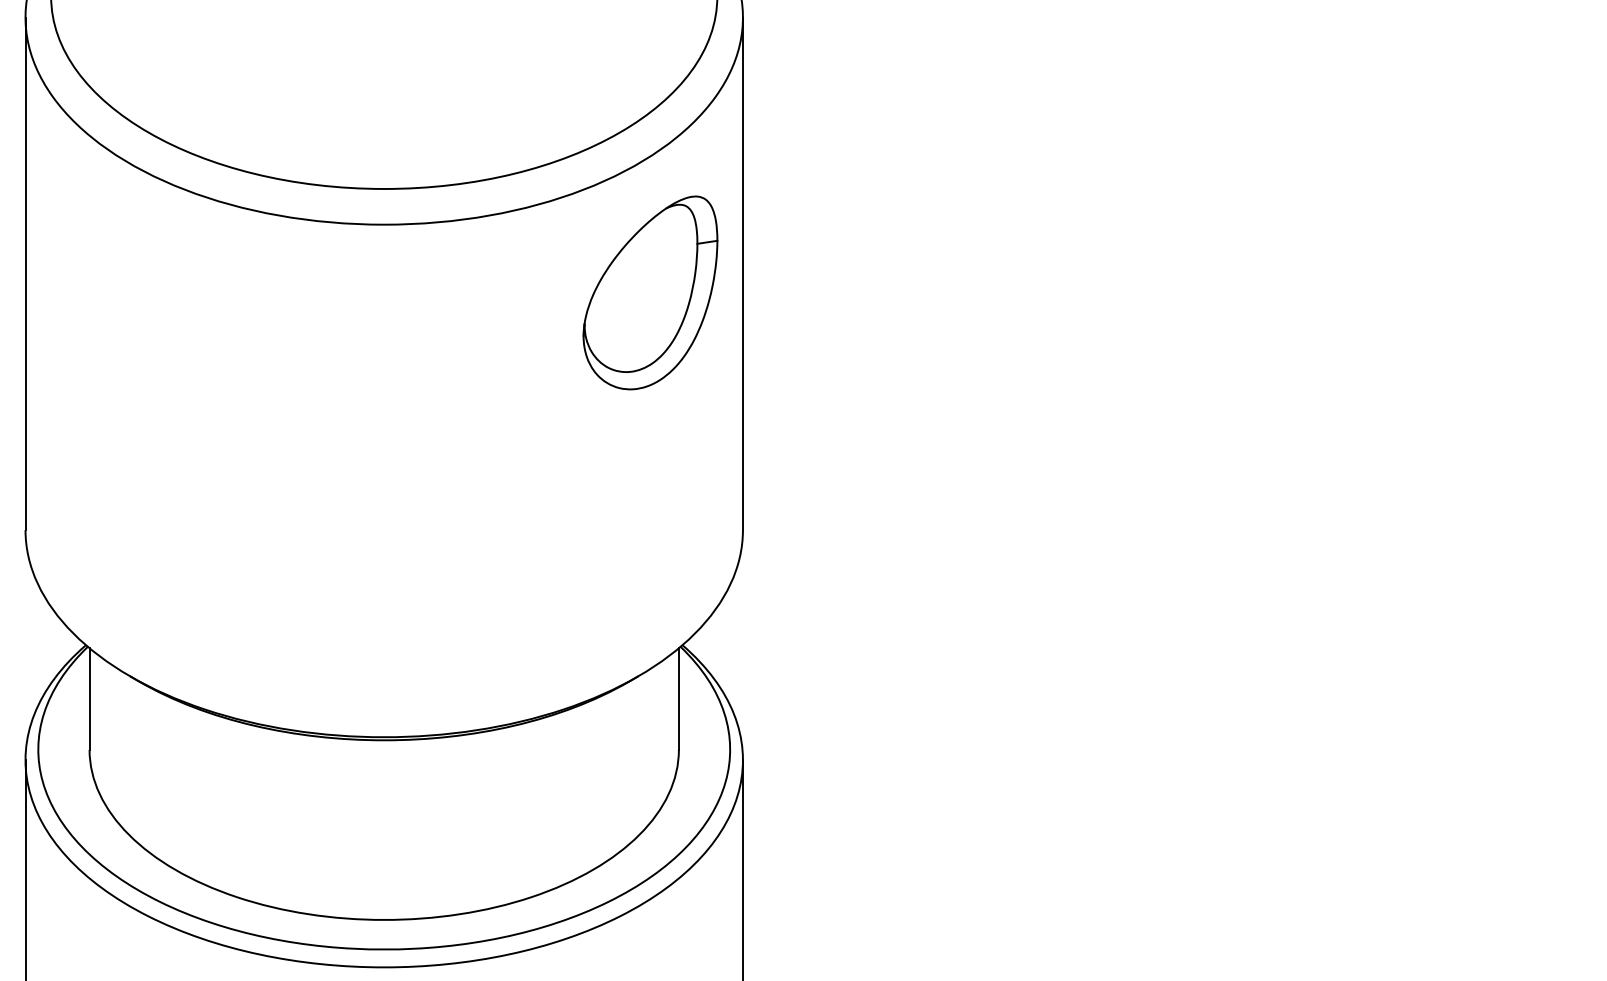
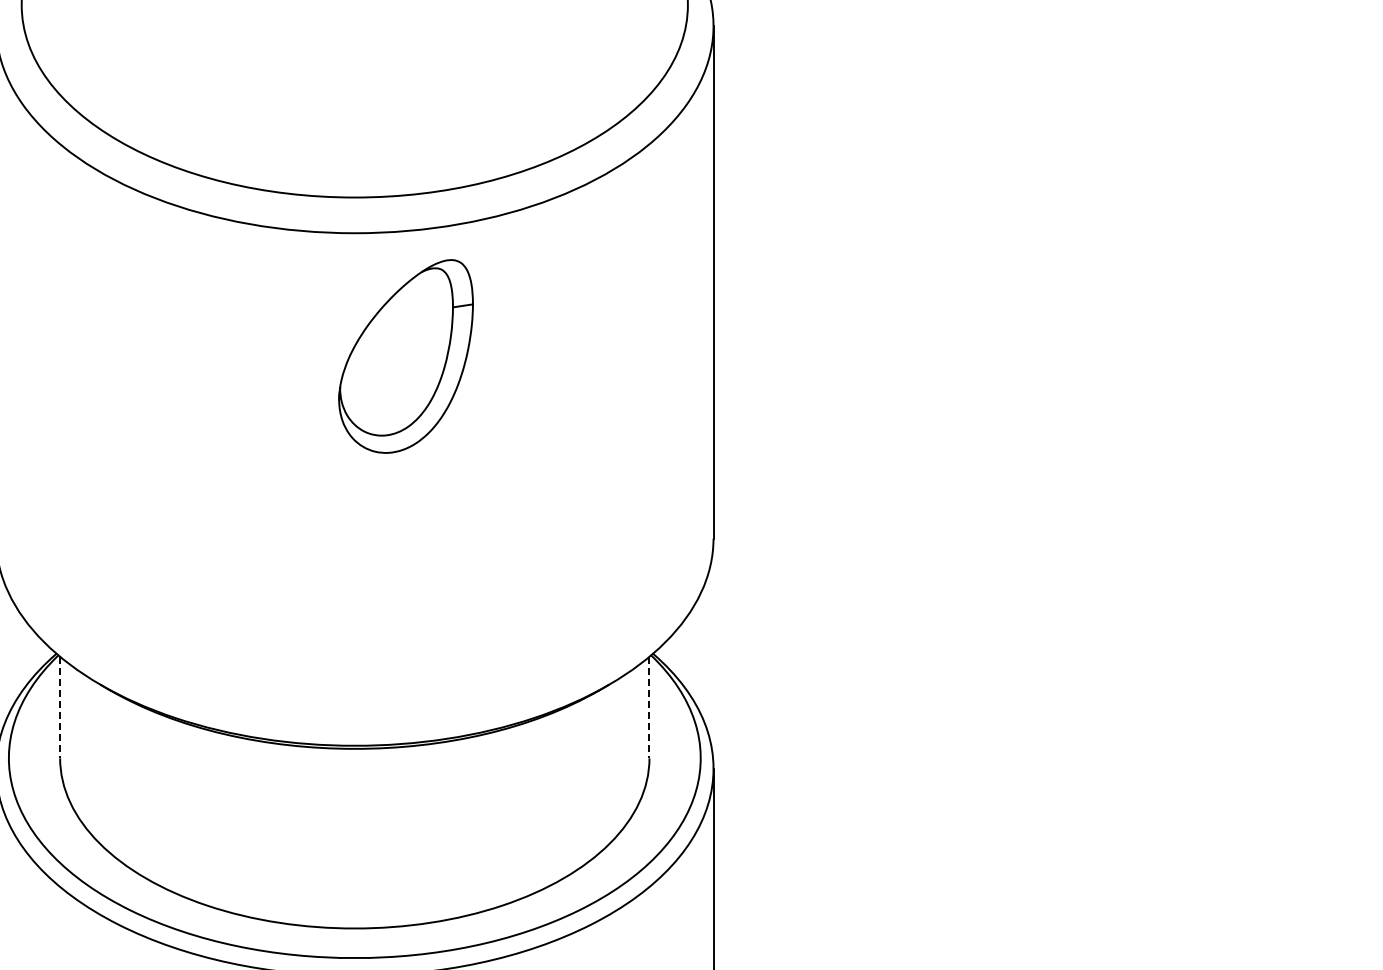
part: (650, 292) -> (406, 356), moved
line: (89, 699) -> (60, 708), solid -> dashed
line: (678, 699) -> (649, 708), solid -> dashed

